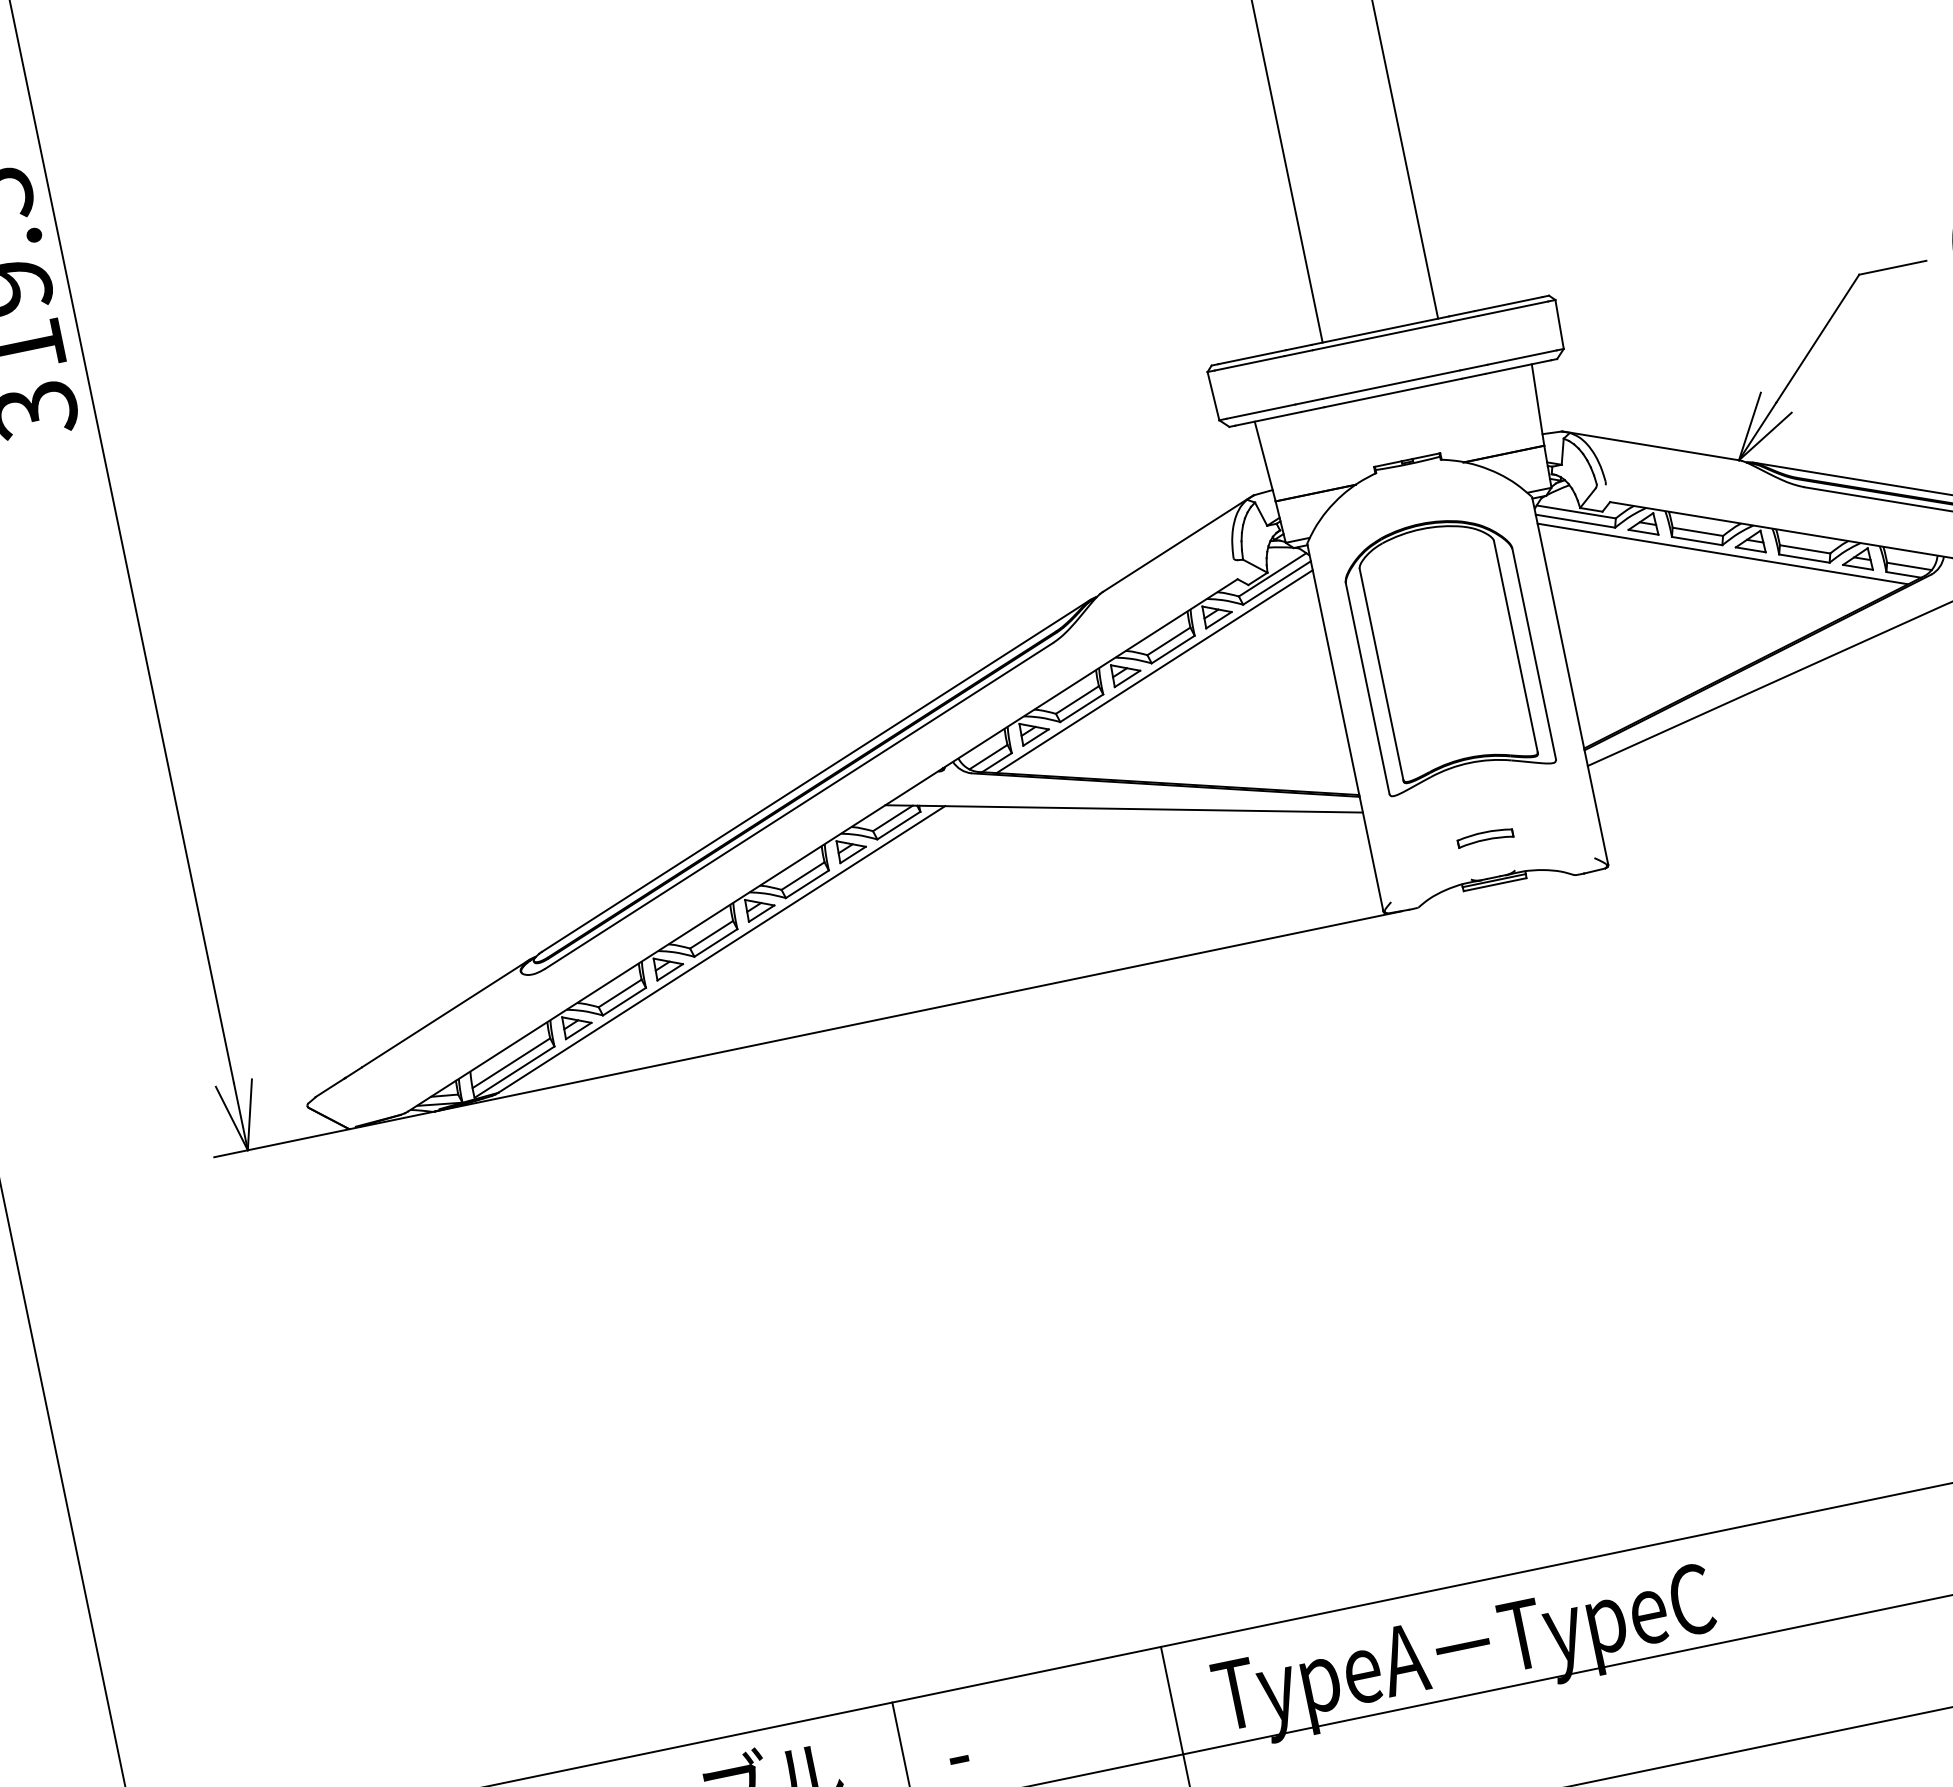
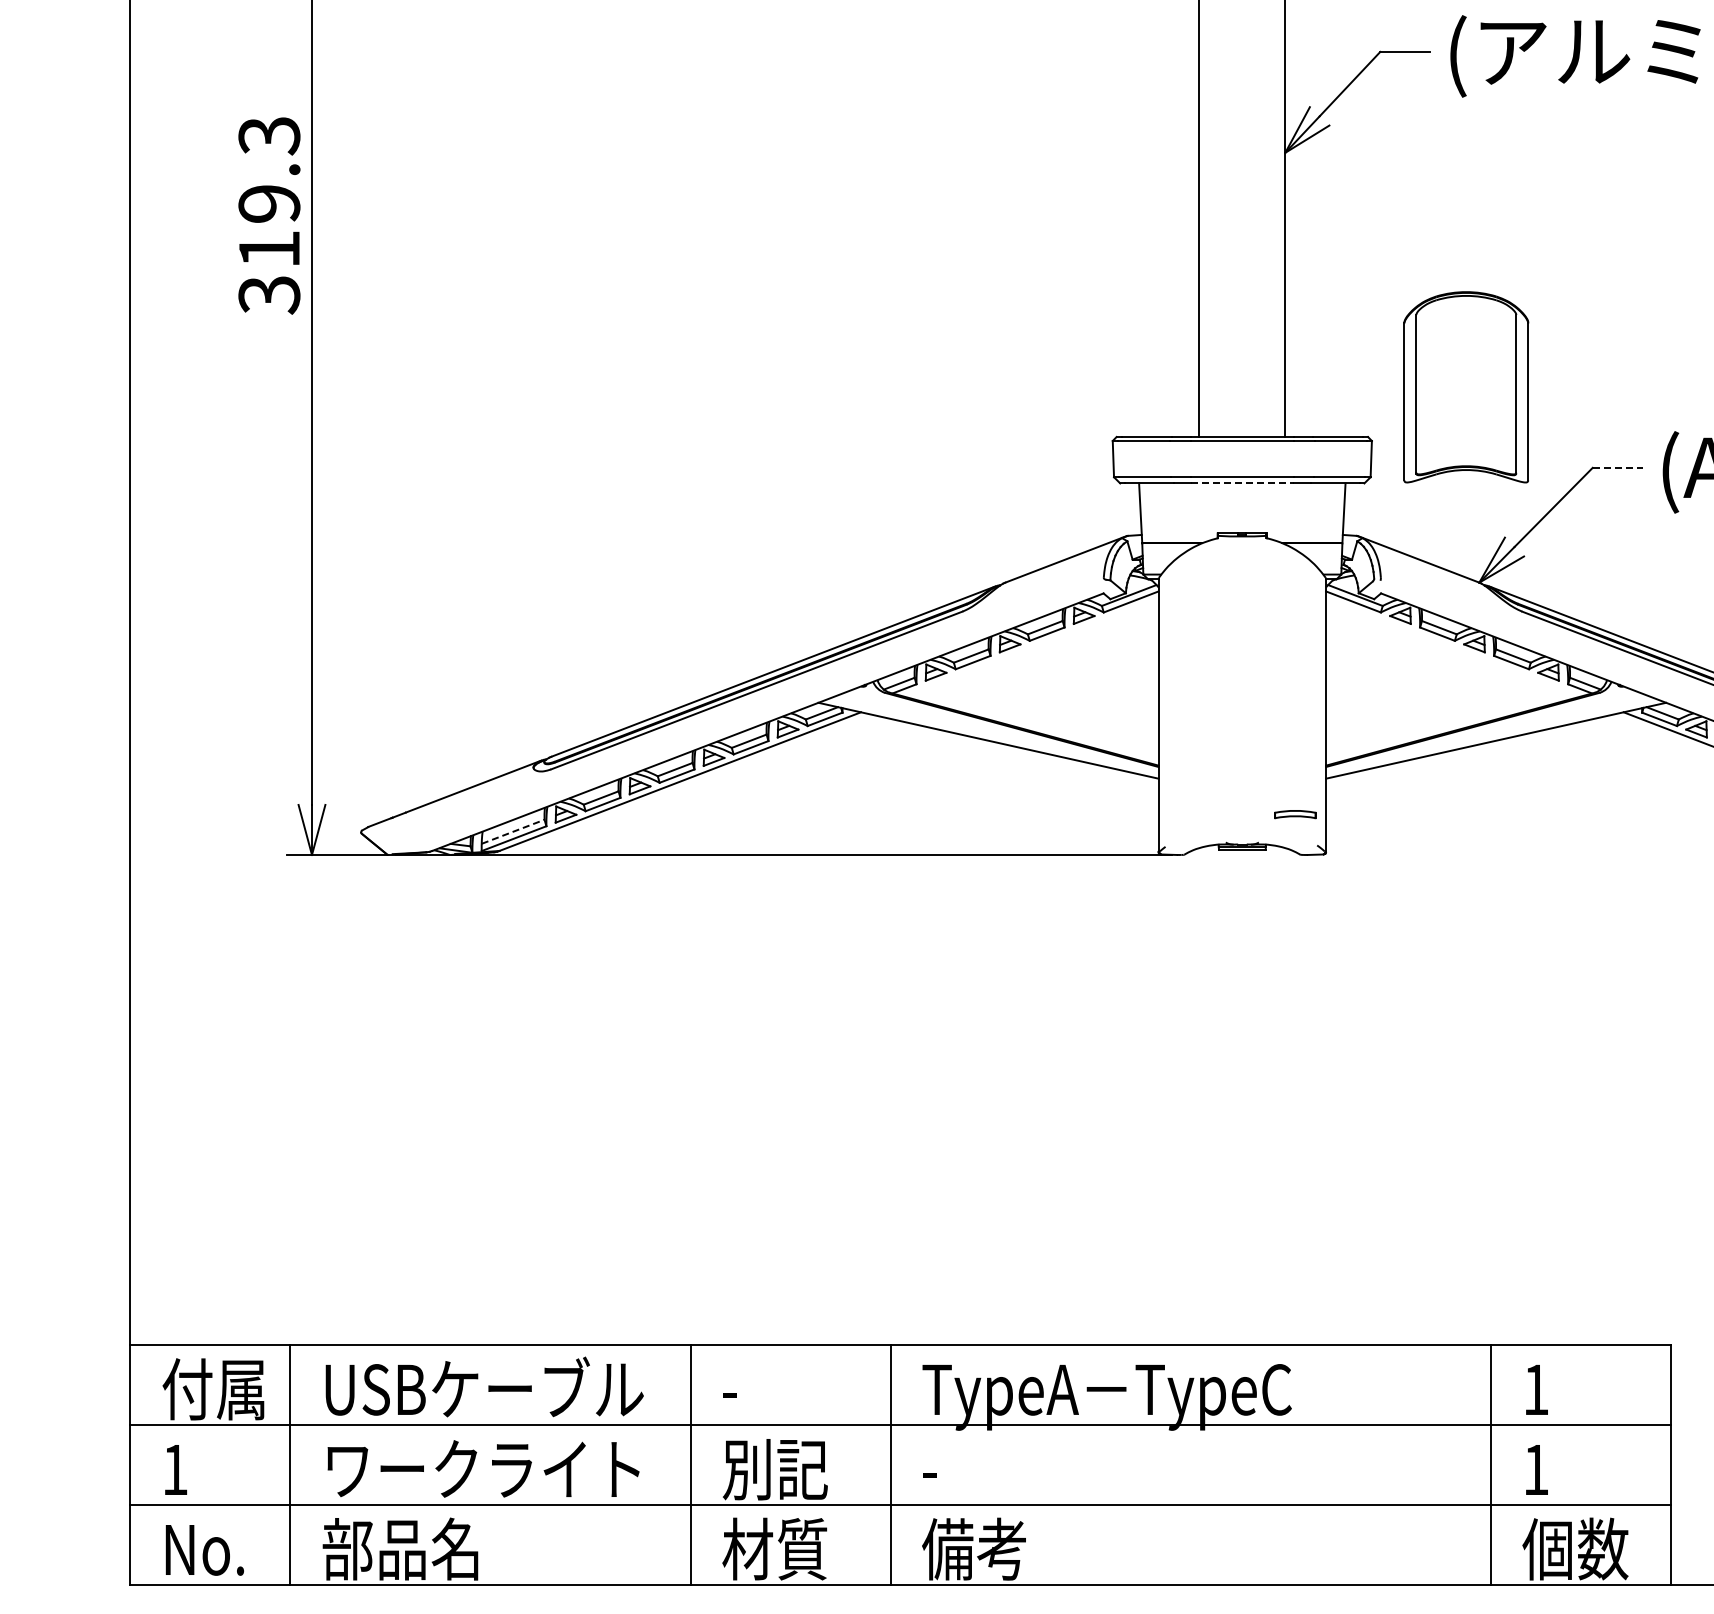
line: (1893, 267) -> (1618, 467), solid -> dashed
line: (1393, 393) -> (1242, 483), solid -> dashed
line: (1722, 554) -> (1453, 647), removed
part: (1447, 652) -> (1466, 387), moved
line: (1154, 672) -> (1030, 647), removed
part: (1485, 837) -> (1295, 814), moved
line: (511, 1062) -> (513, 831), solid -> dashed

